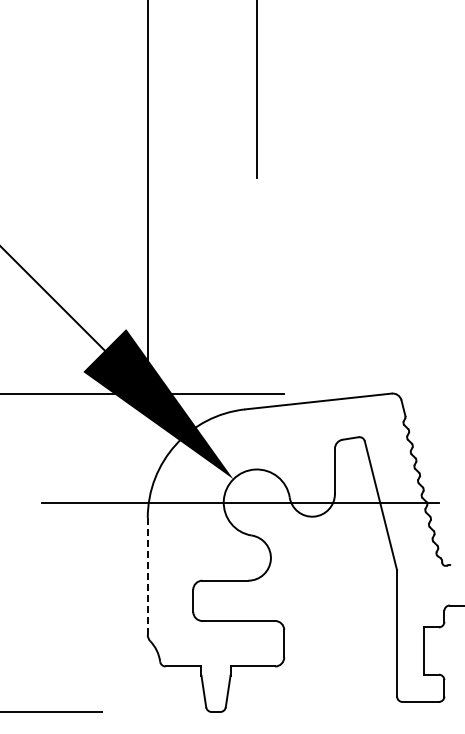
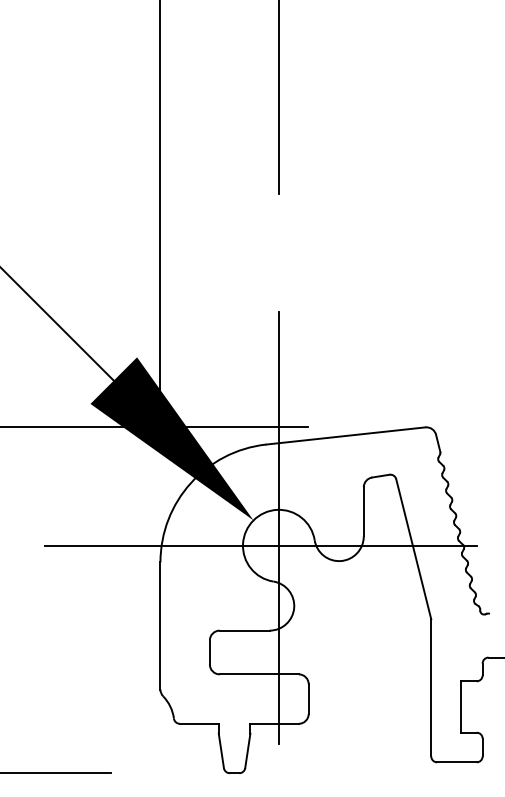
line: (256, 485) -> (278, 527), added
line: (147, 575) -> (160, 624), dashed -> solid

